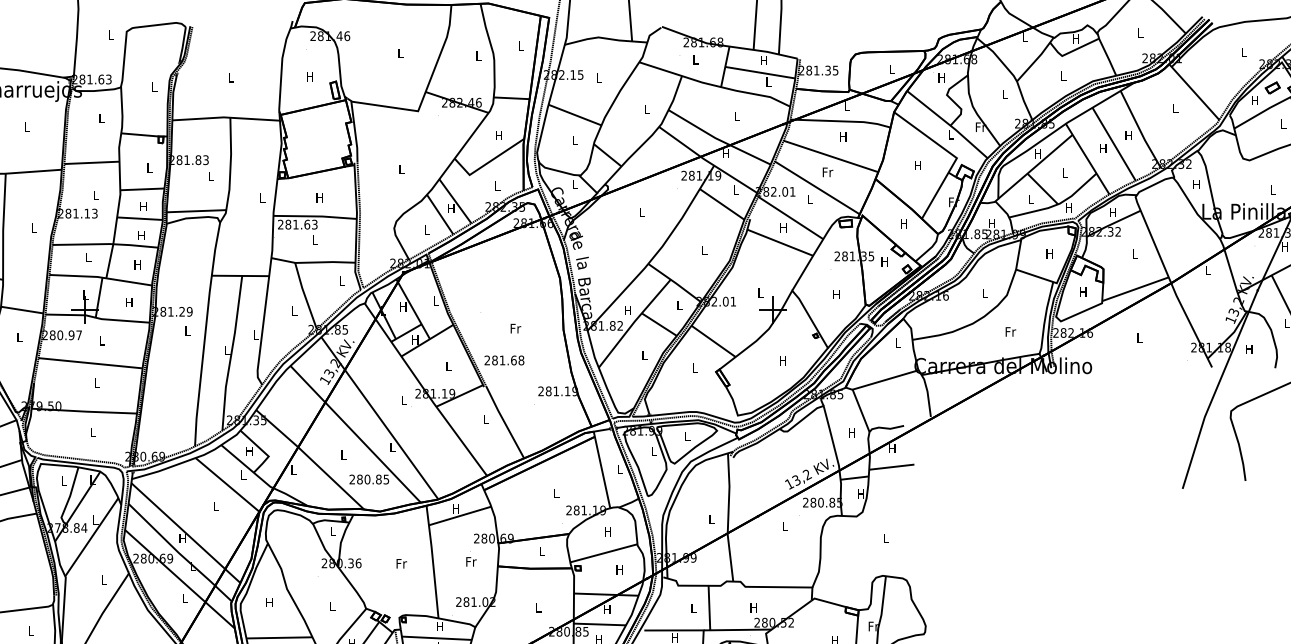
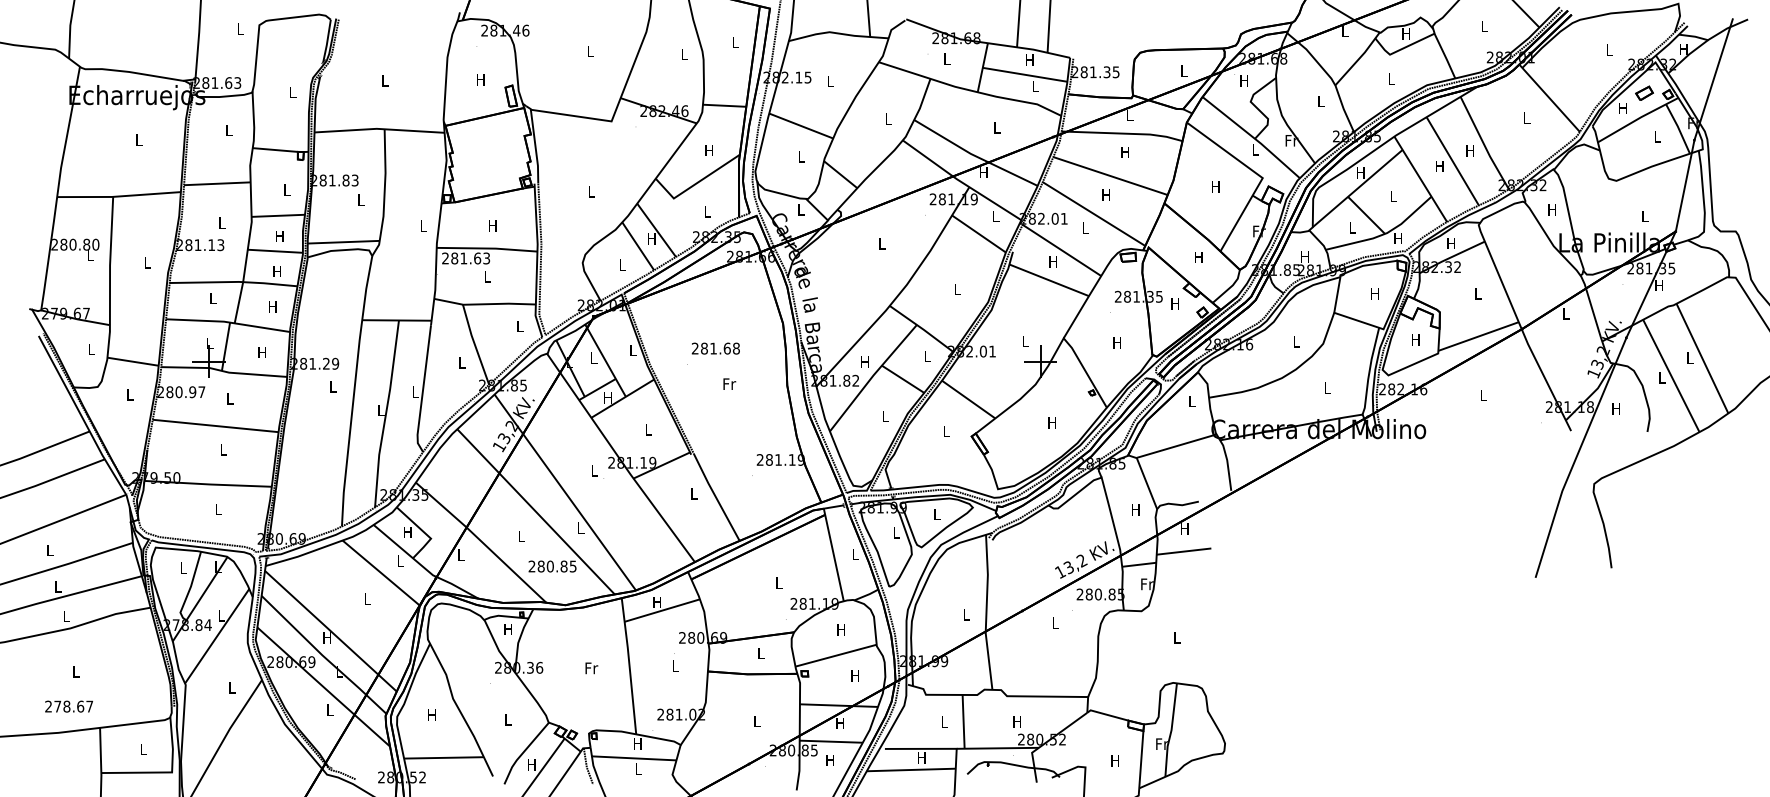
text: (827, 172) -> (1106, 195), Fr -> H
text: (403, 306) -> (593, 357), H -> L
text: (1010, 331) -> (1327, 387), Fr -> L
text: (504, 360) -> (715, 348), moved
text: (861, 494) -> (1147, 584), H -> Fr
text: (332, 531) -> (507, 629), L -> H
text: (471, 561) -> (675, 665), Fr -> L

